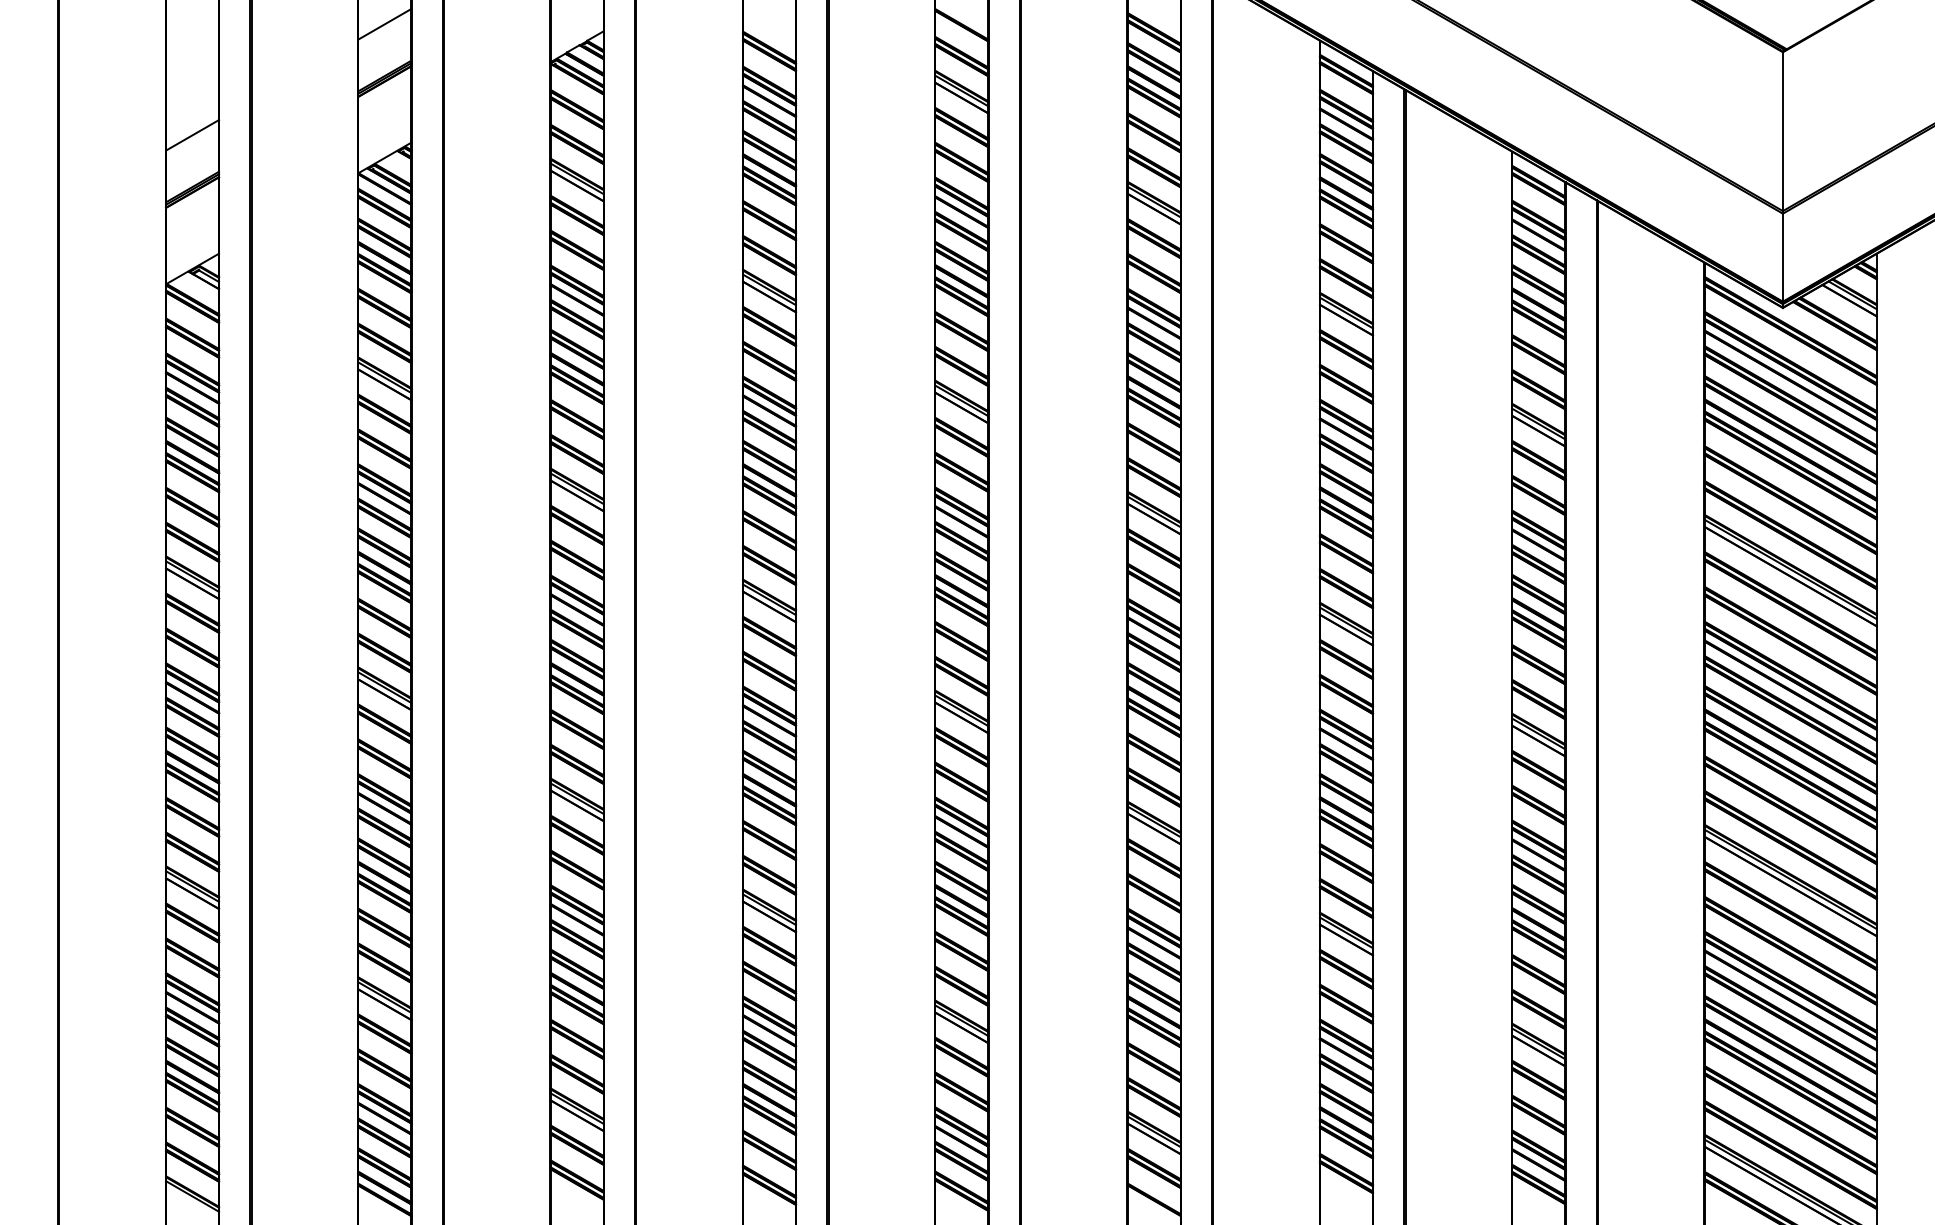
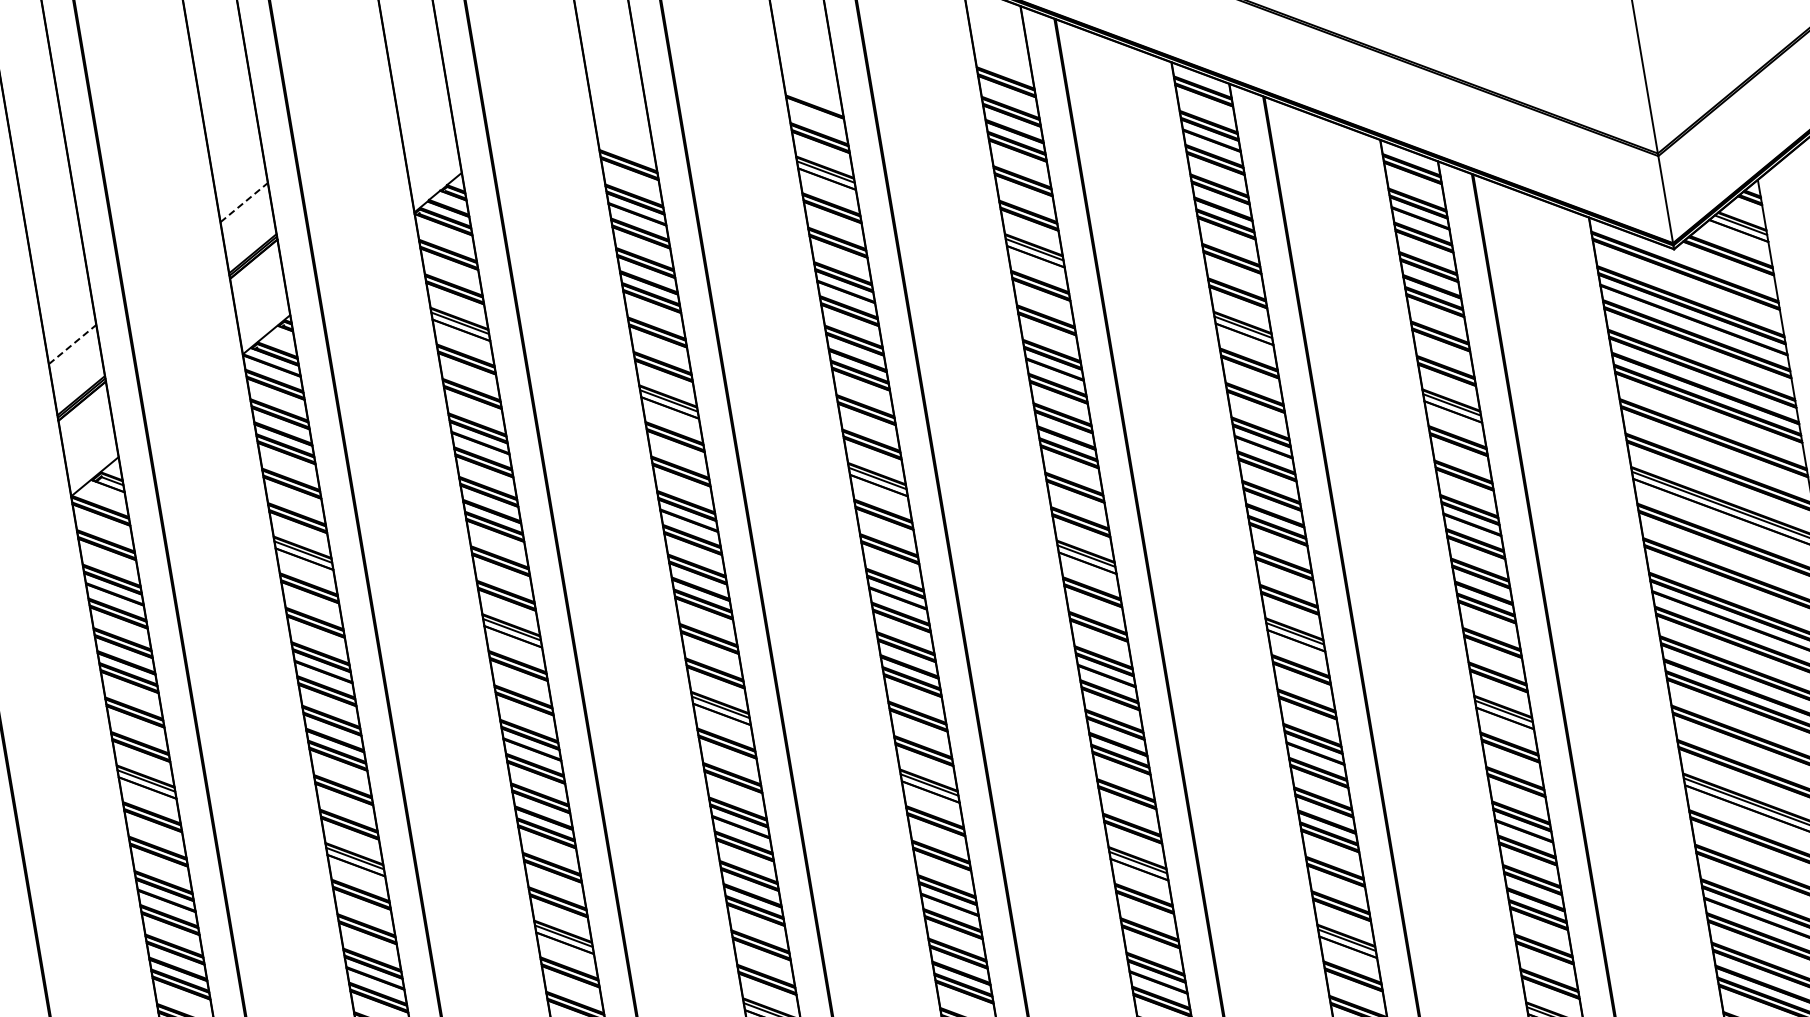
line: (384, 24) -> (243, 202), solid -> dashed
line: (192, 135) -> (72, 344), solid -> dashed

